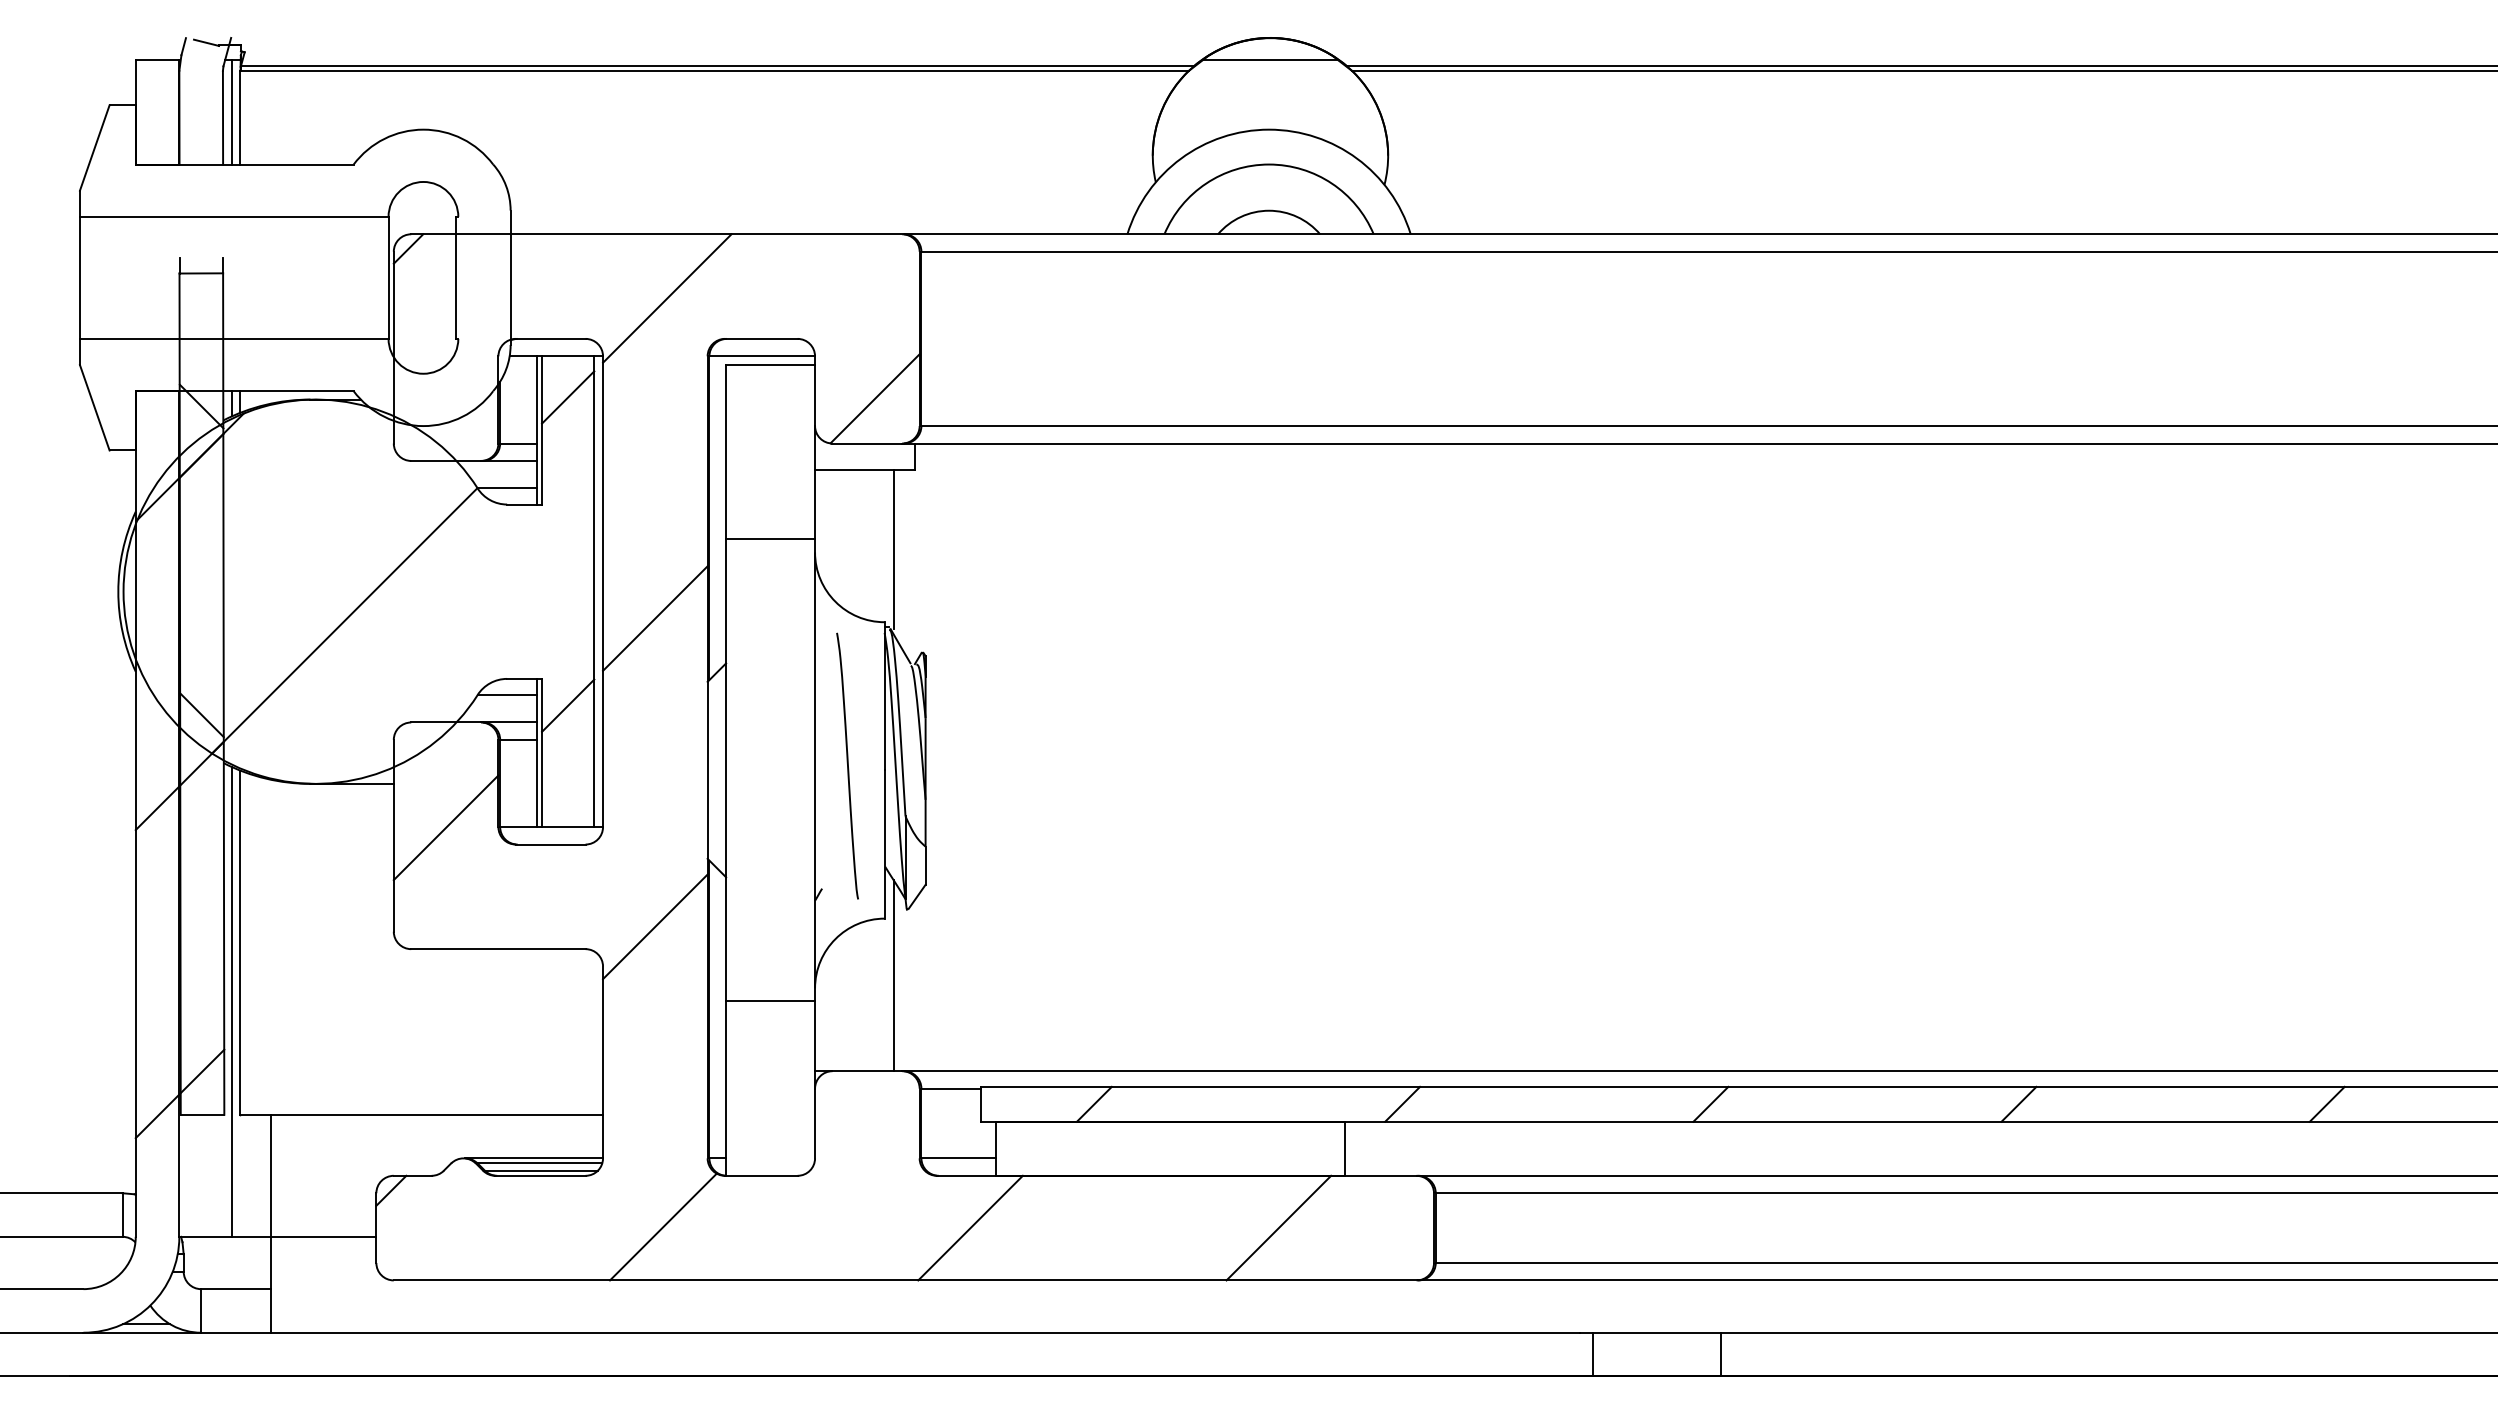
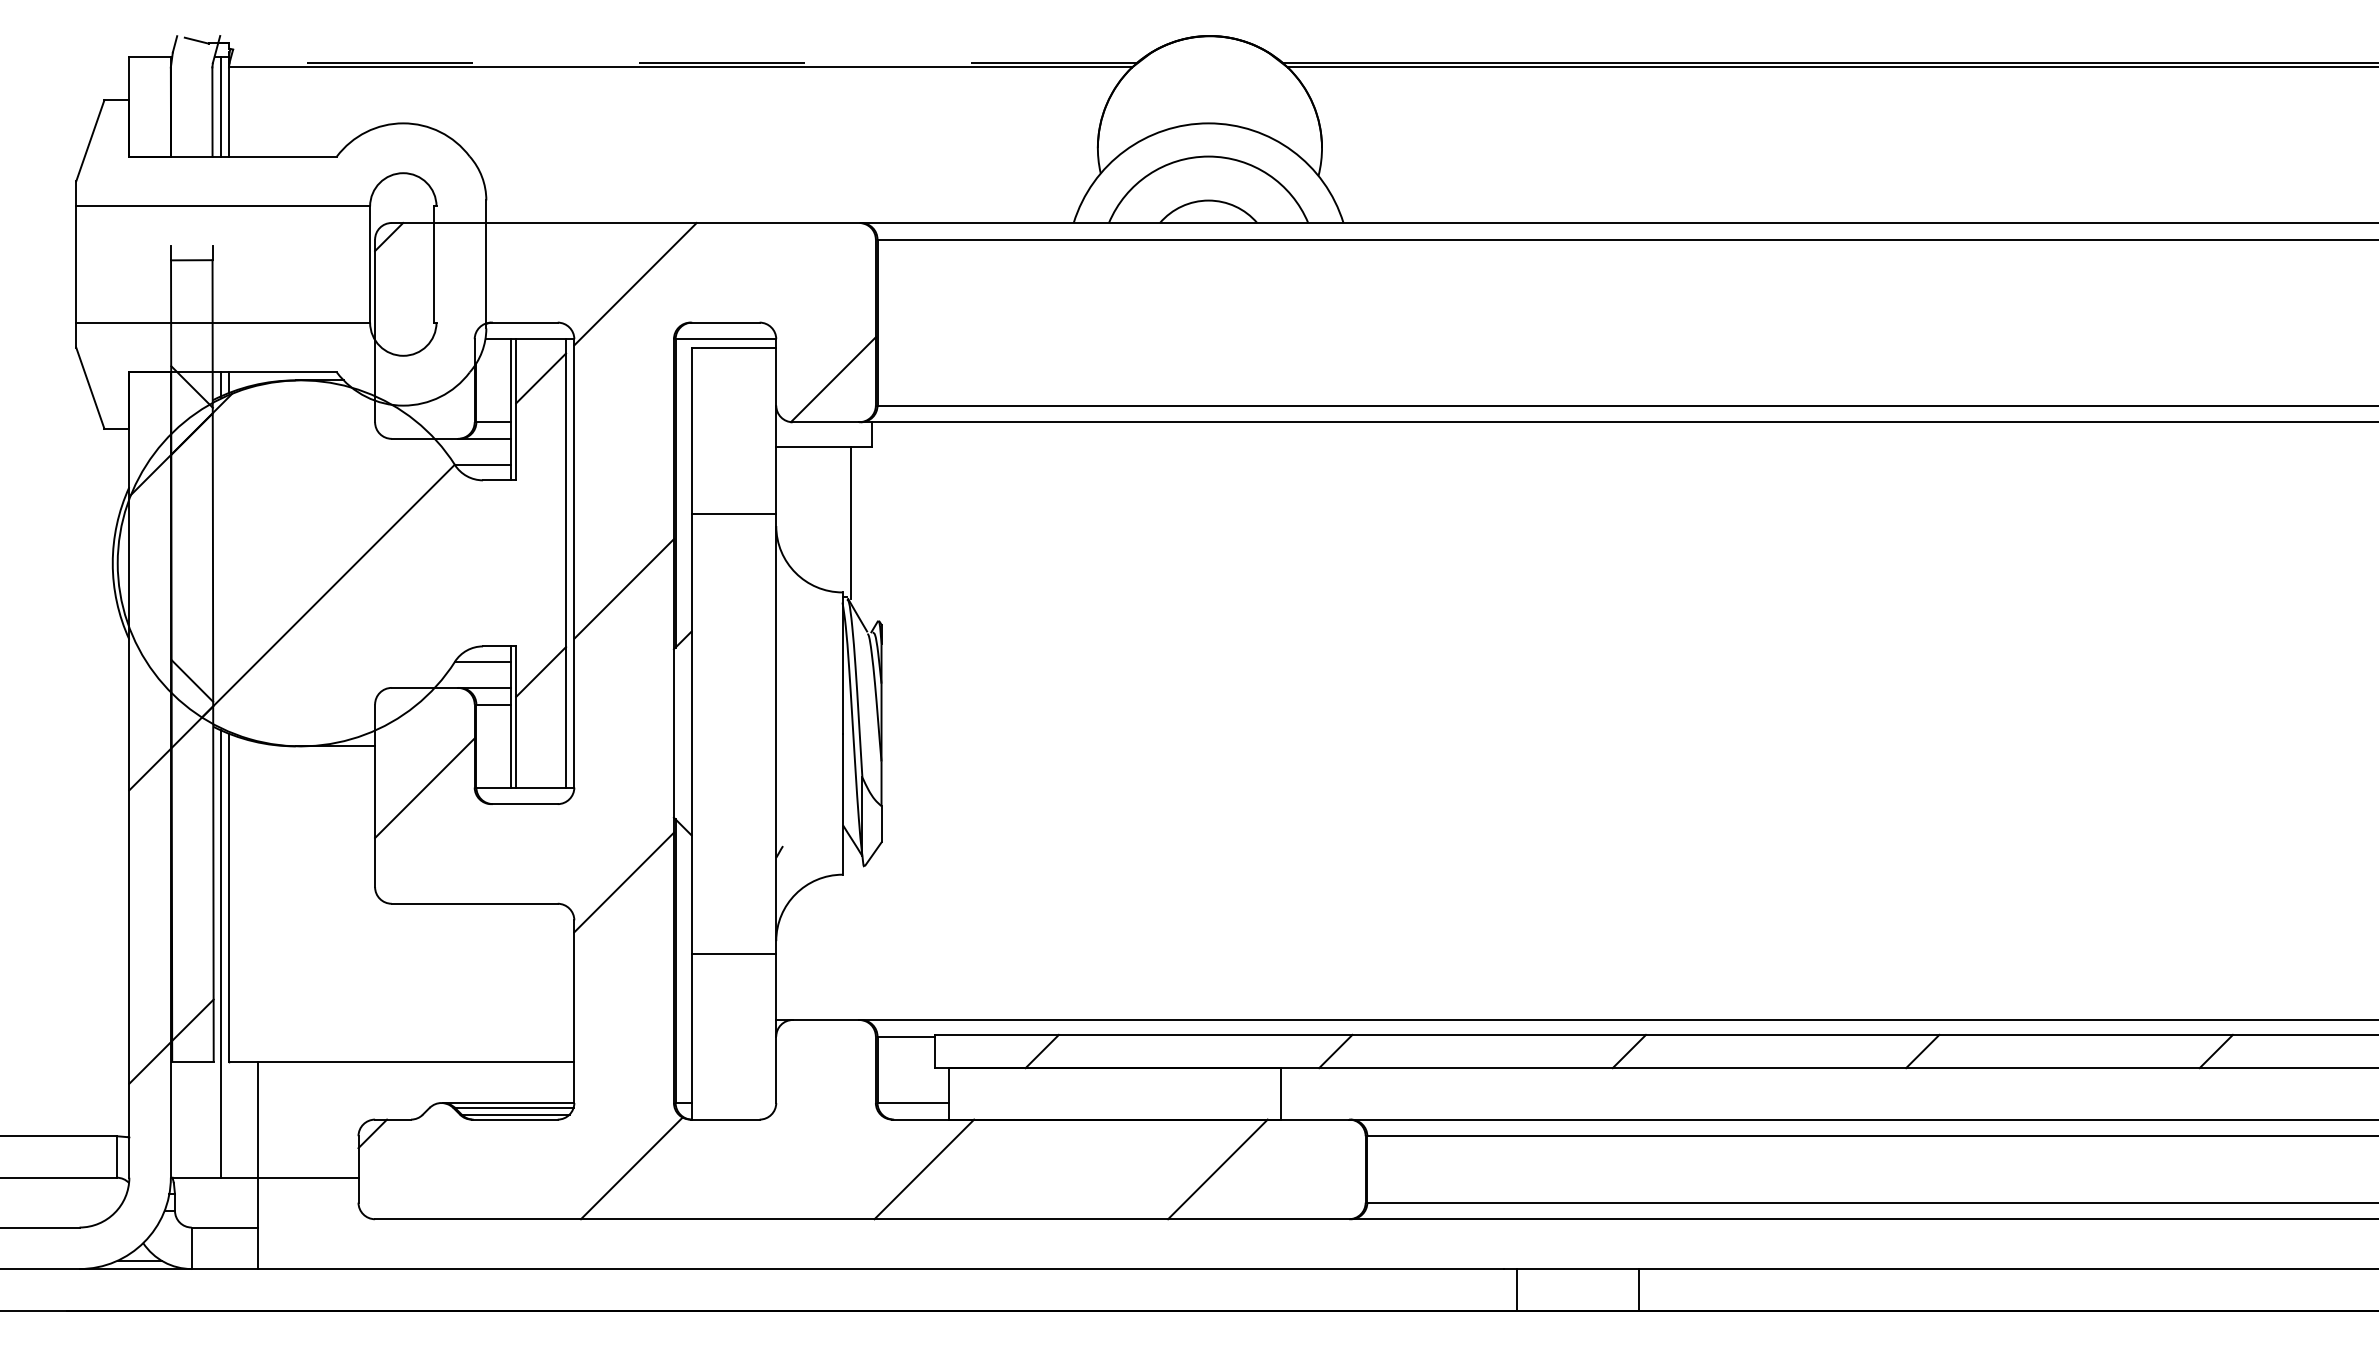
line: (1270, 59) -> (1209, 56), removed
line: (716, 66) -> (682, 63), solid -> dashed
curve: (847, 765) -> (807, 728), removed
line: (893, 975) -> (850, 928), removed

